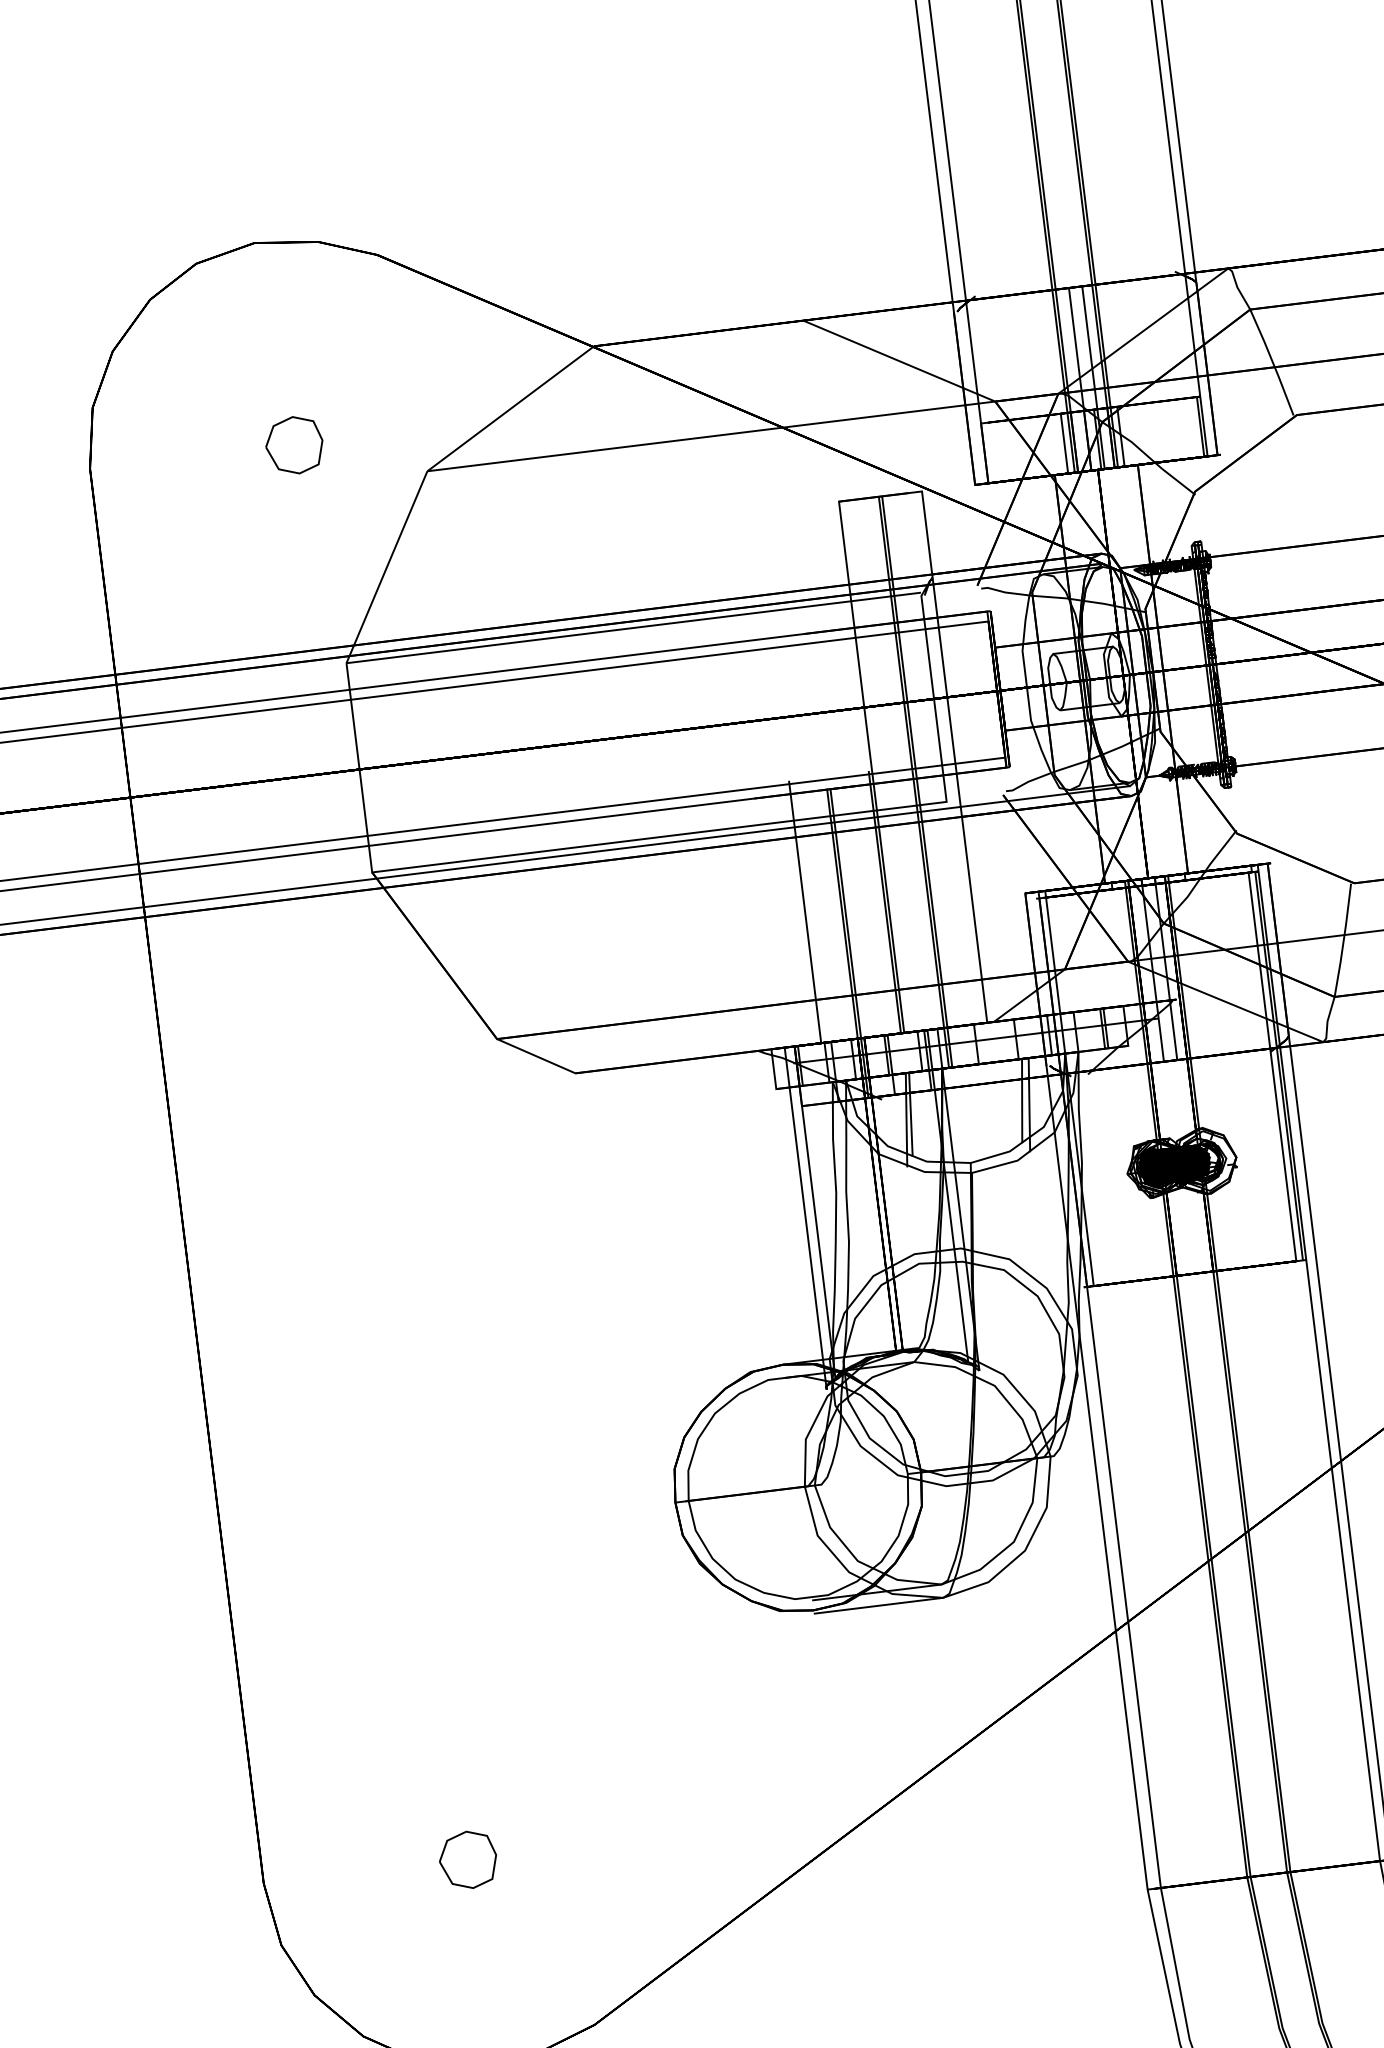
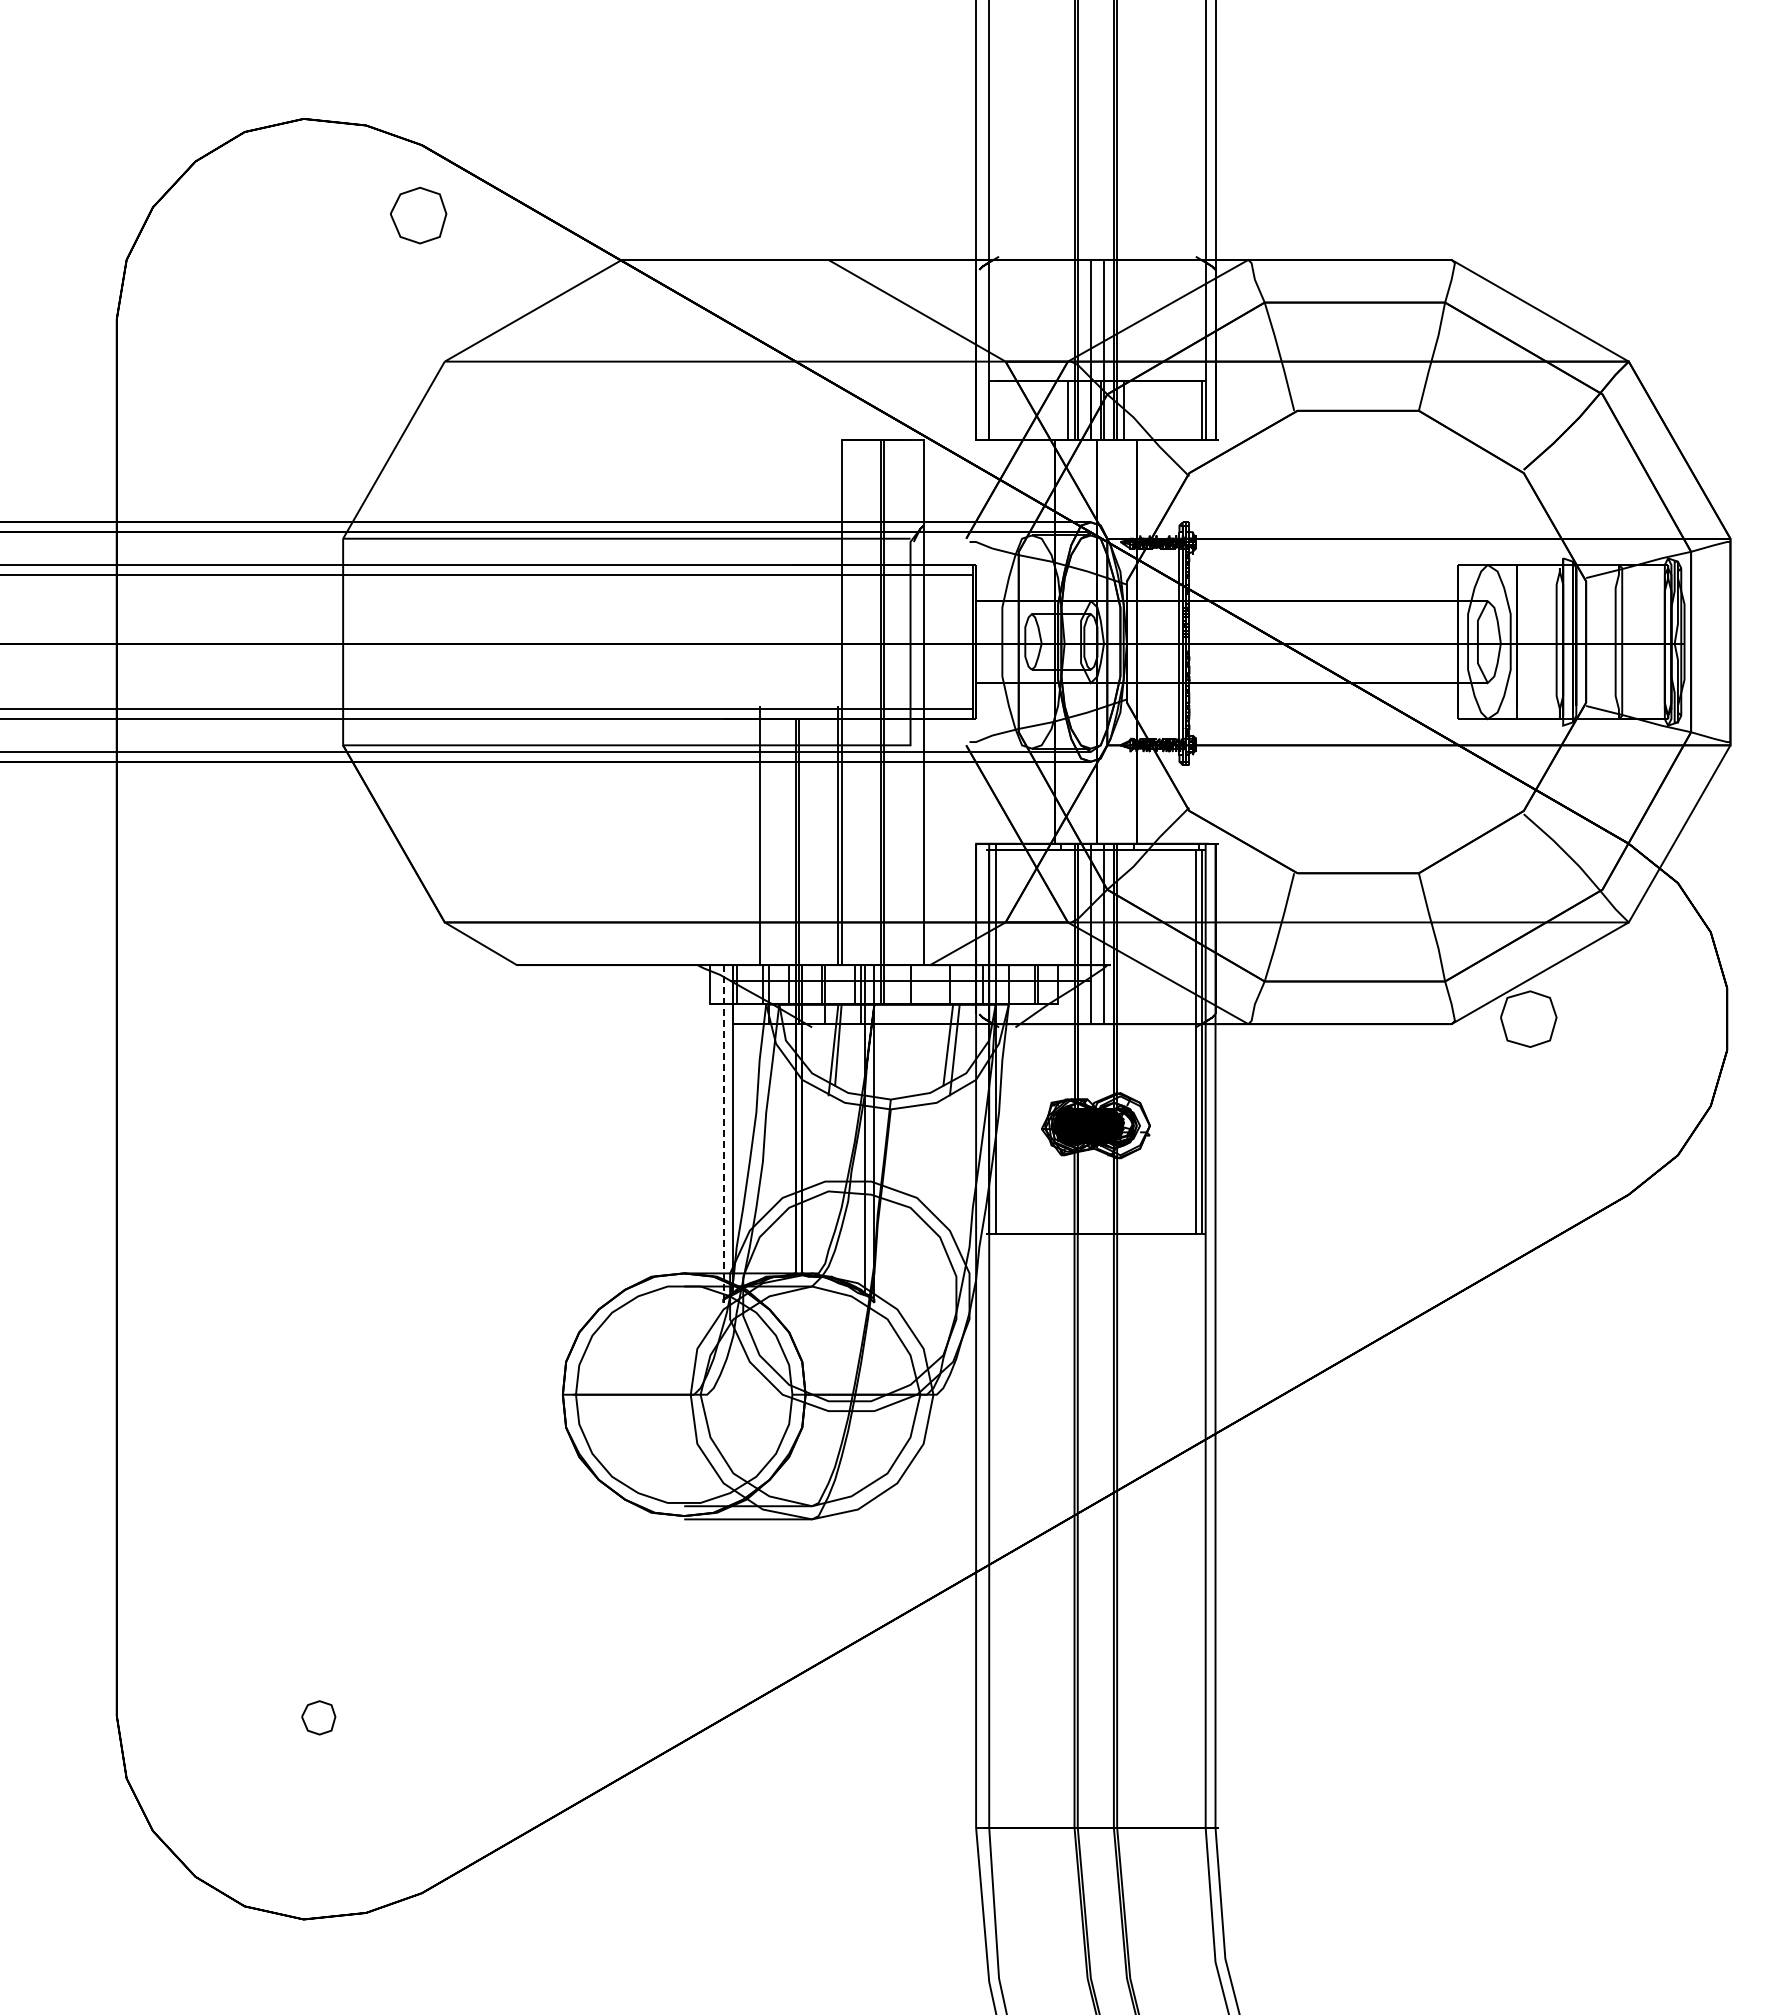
part: (294, 445) -> (418, 215), moved
line: (805, 1219) -> (723, 1134), solid -> dashed
part: (468, 1859) -> (318, 1717), size x0.6

